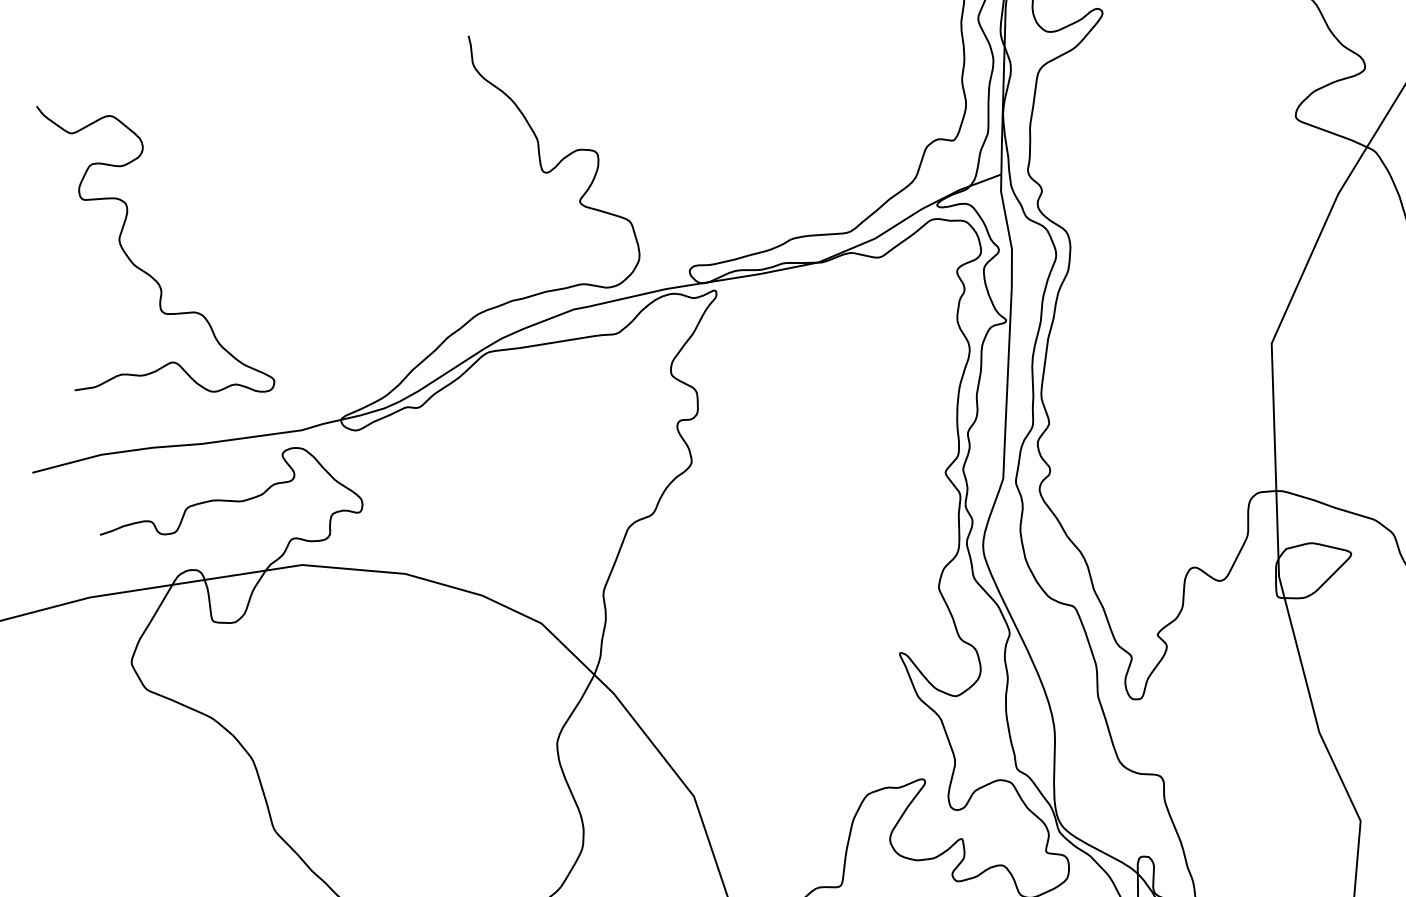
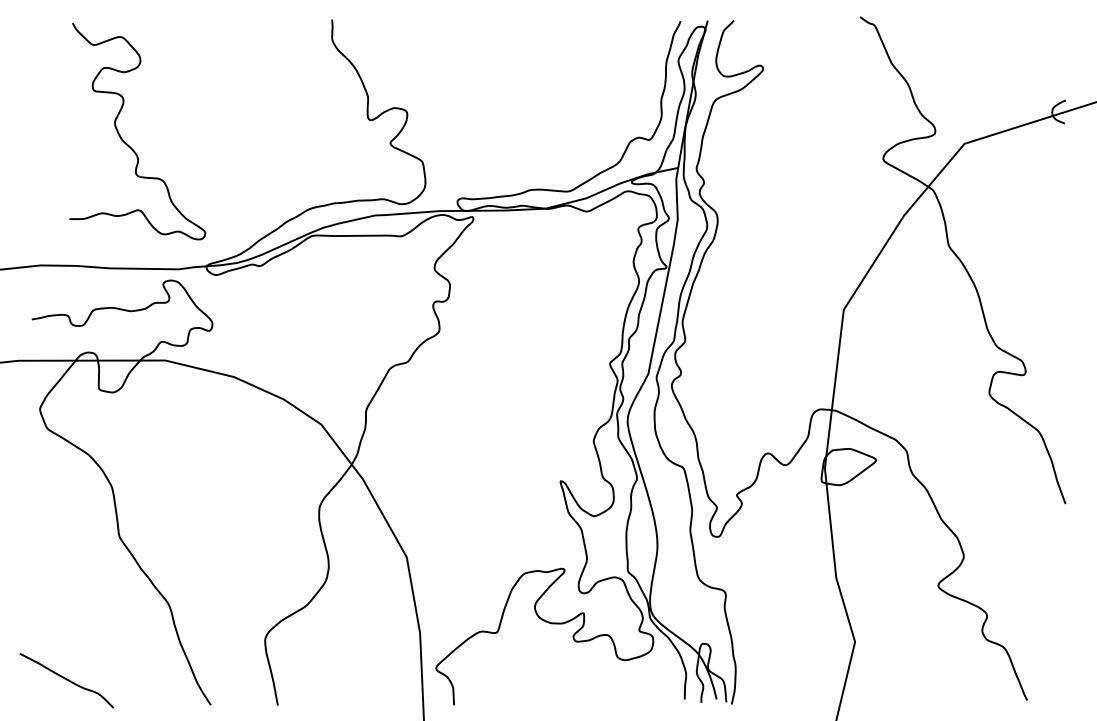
curve: (140, 267) -> (126, 142), moved

